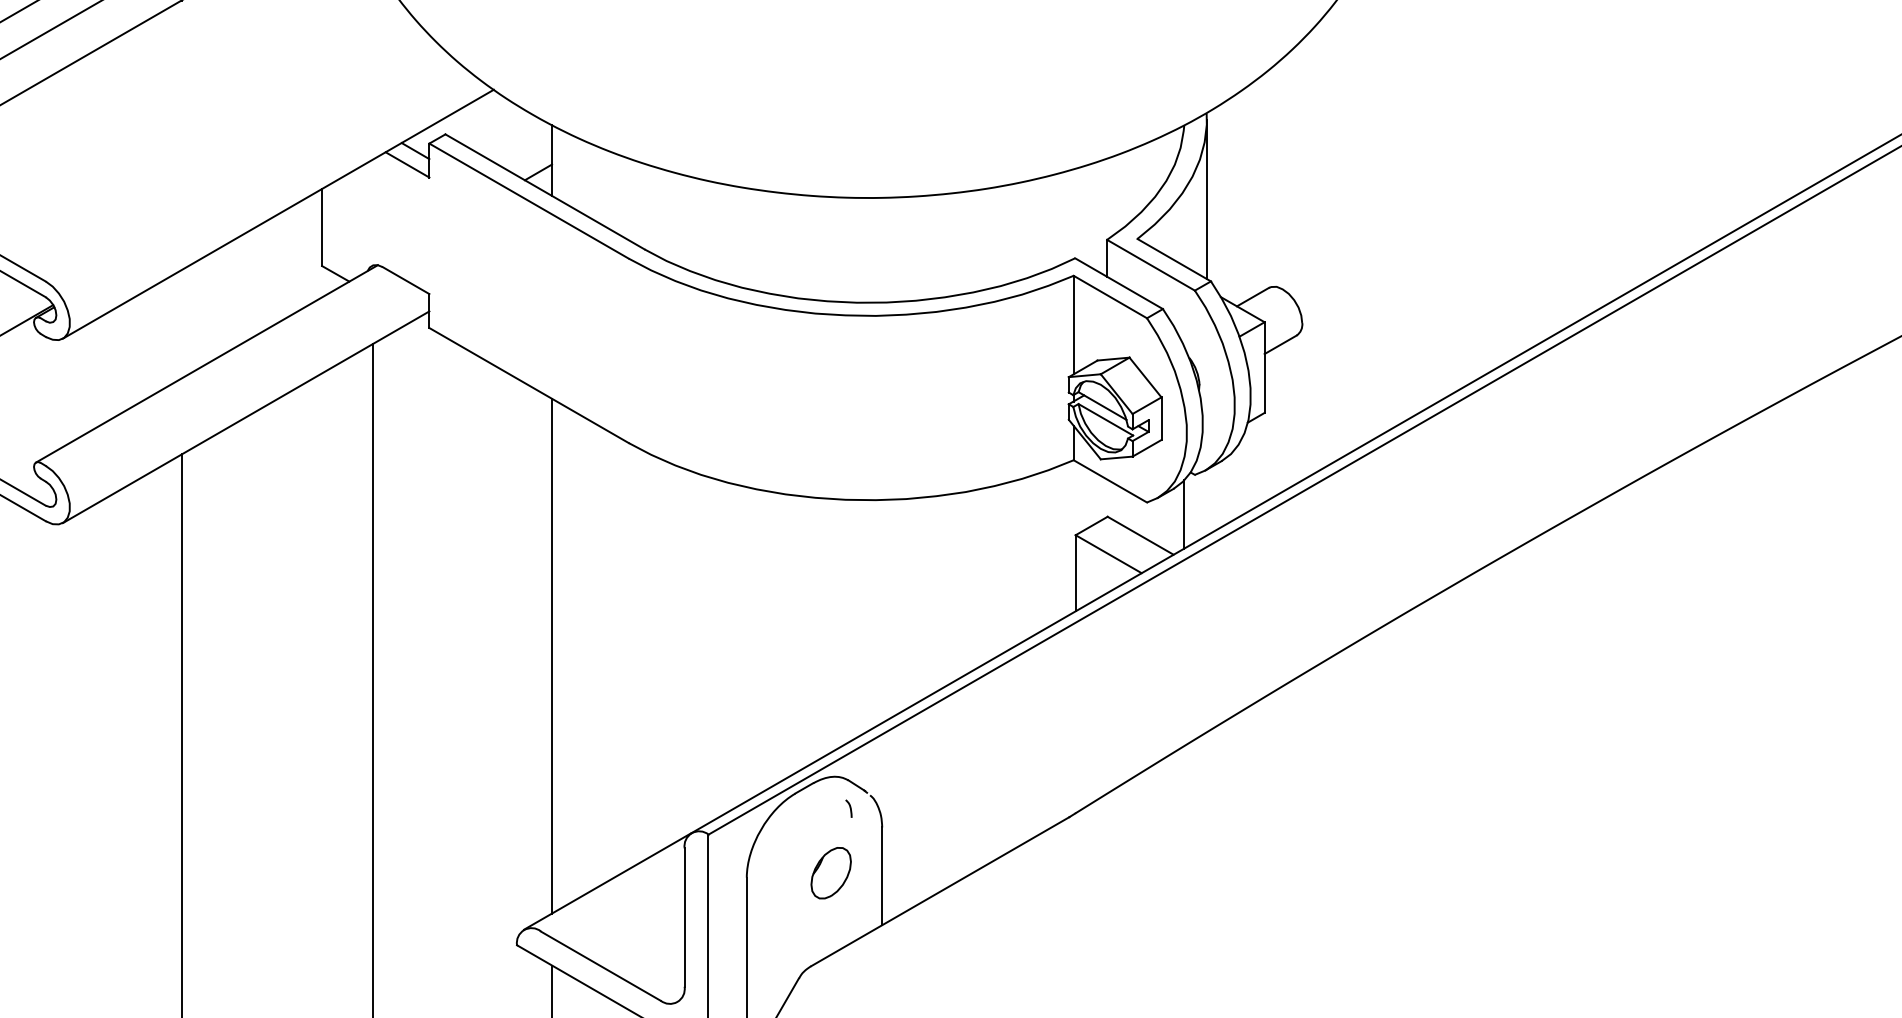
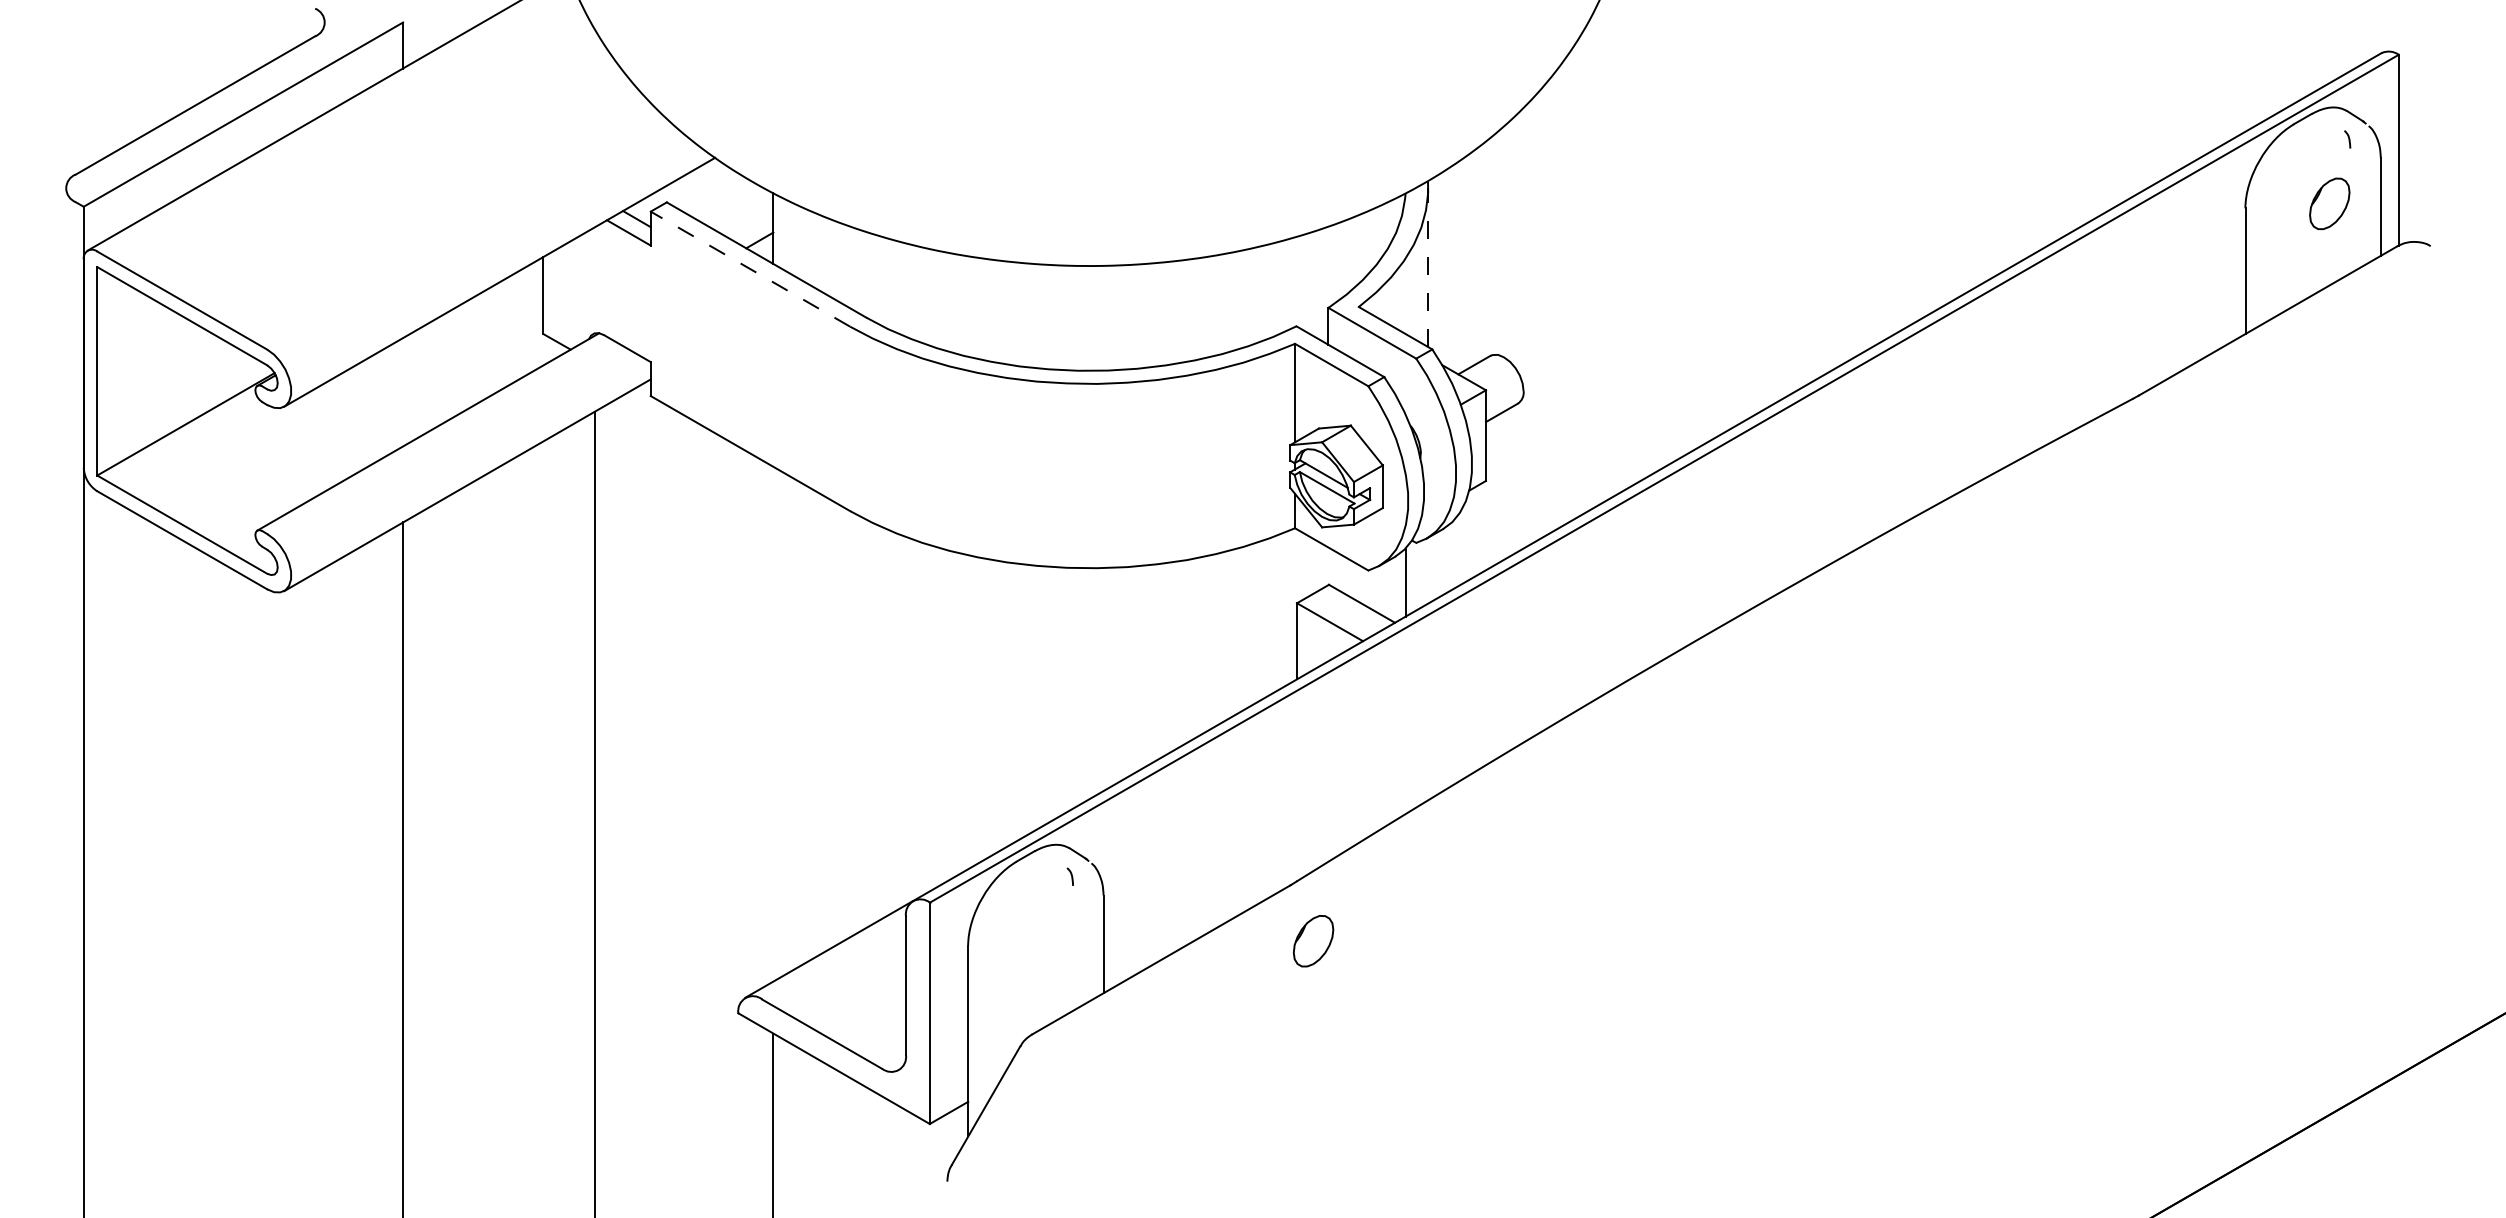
line: (1207, 199) -> (1428, 267), solid -> dashed
line: (529, 200) -> (750, 268), solid -> dashed
line: (552, 655) -> (773, 723), removed
part: (831, 873) -> (1313, 941), moved

